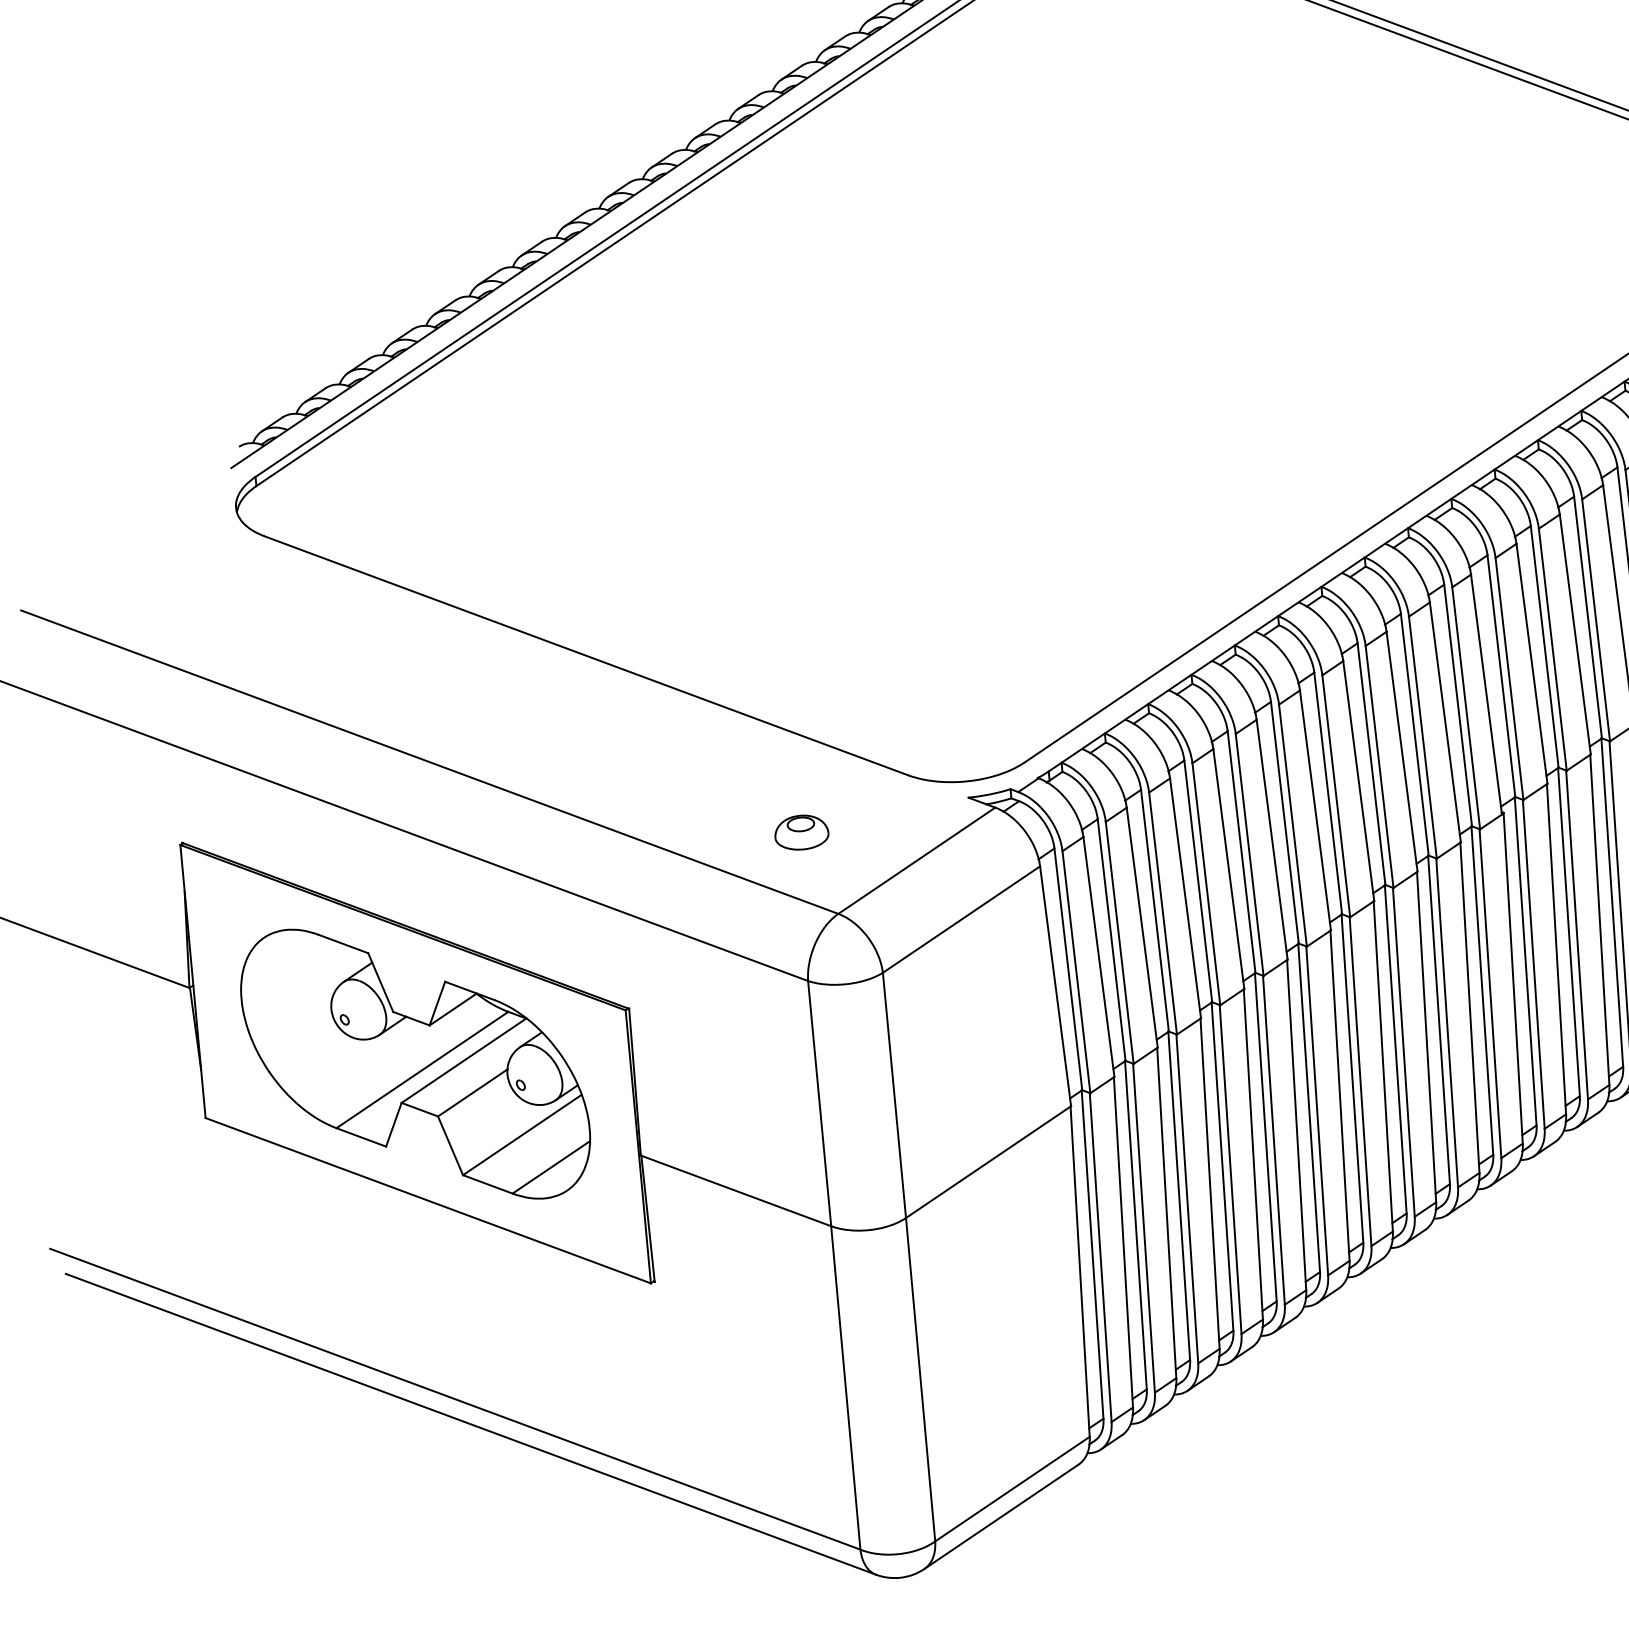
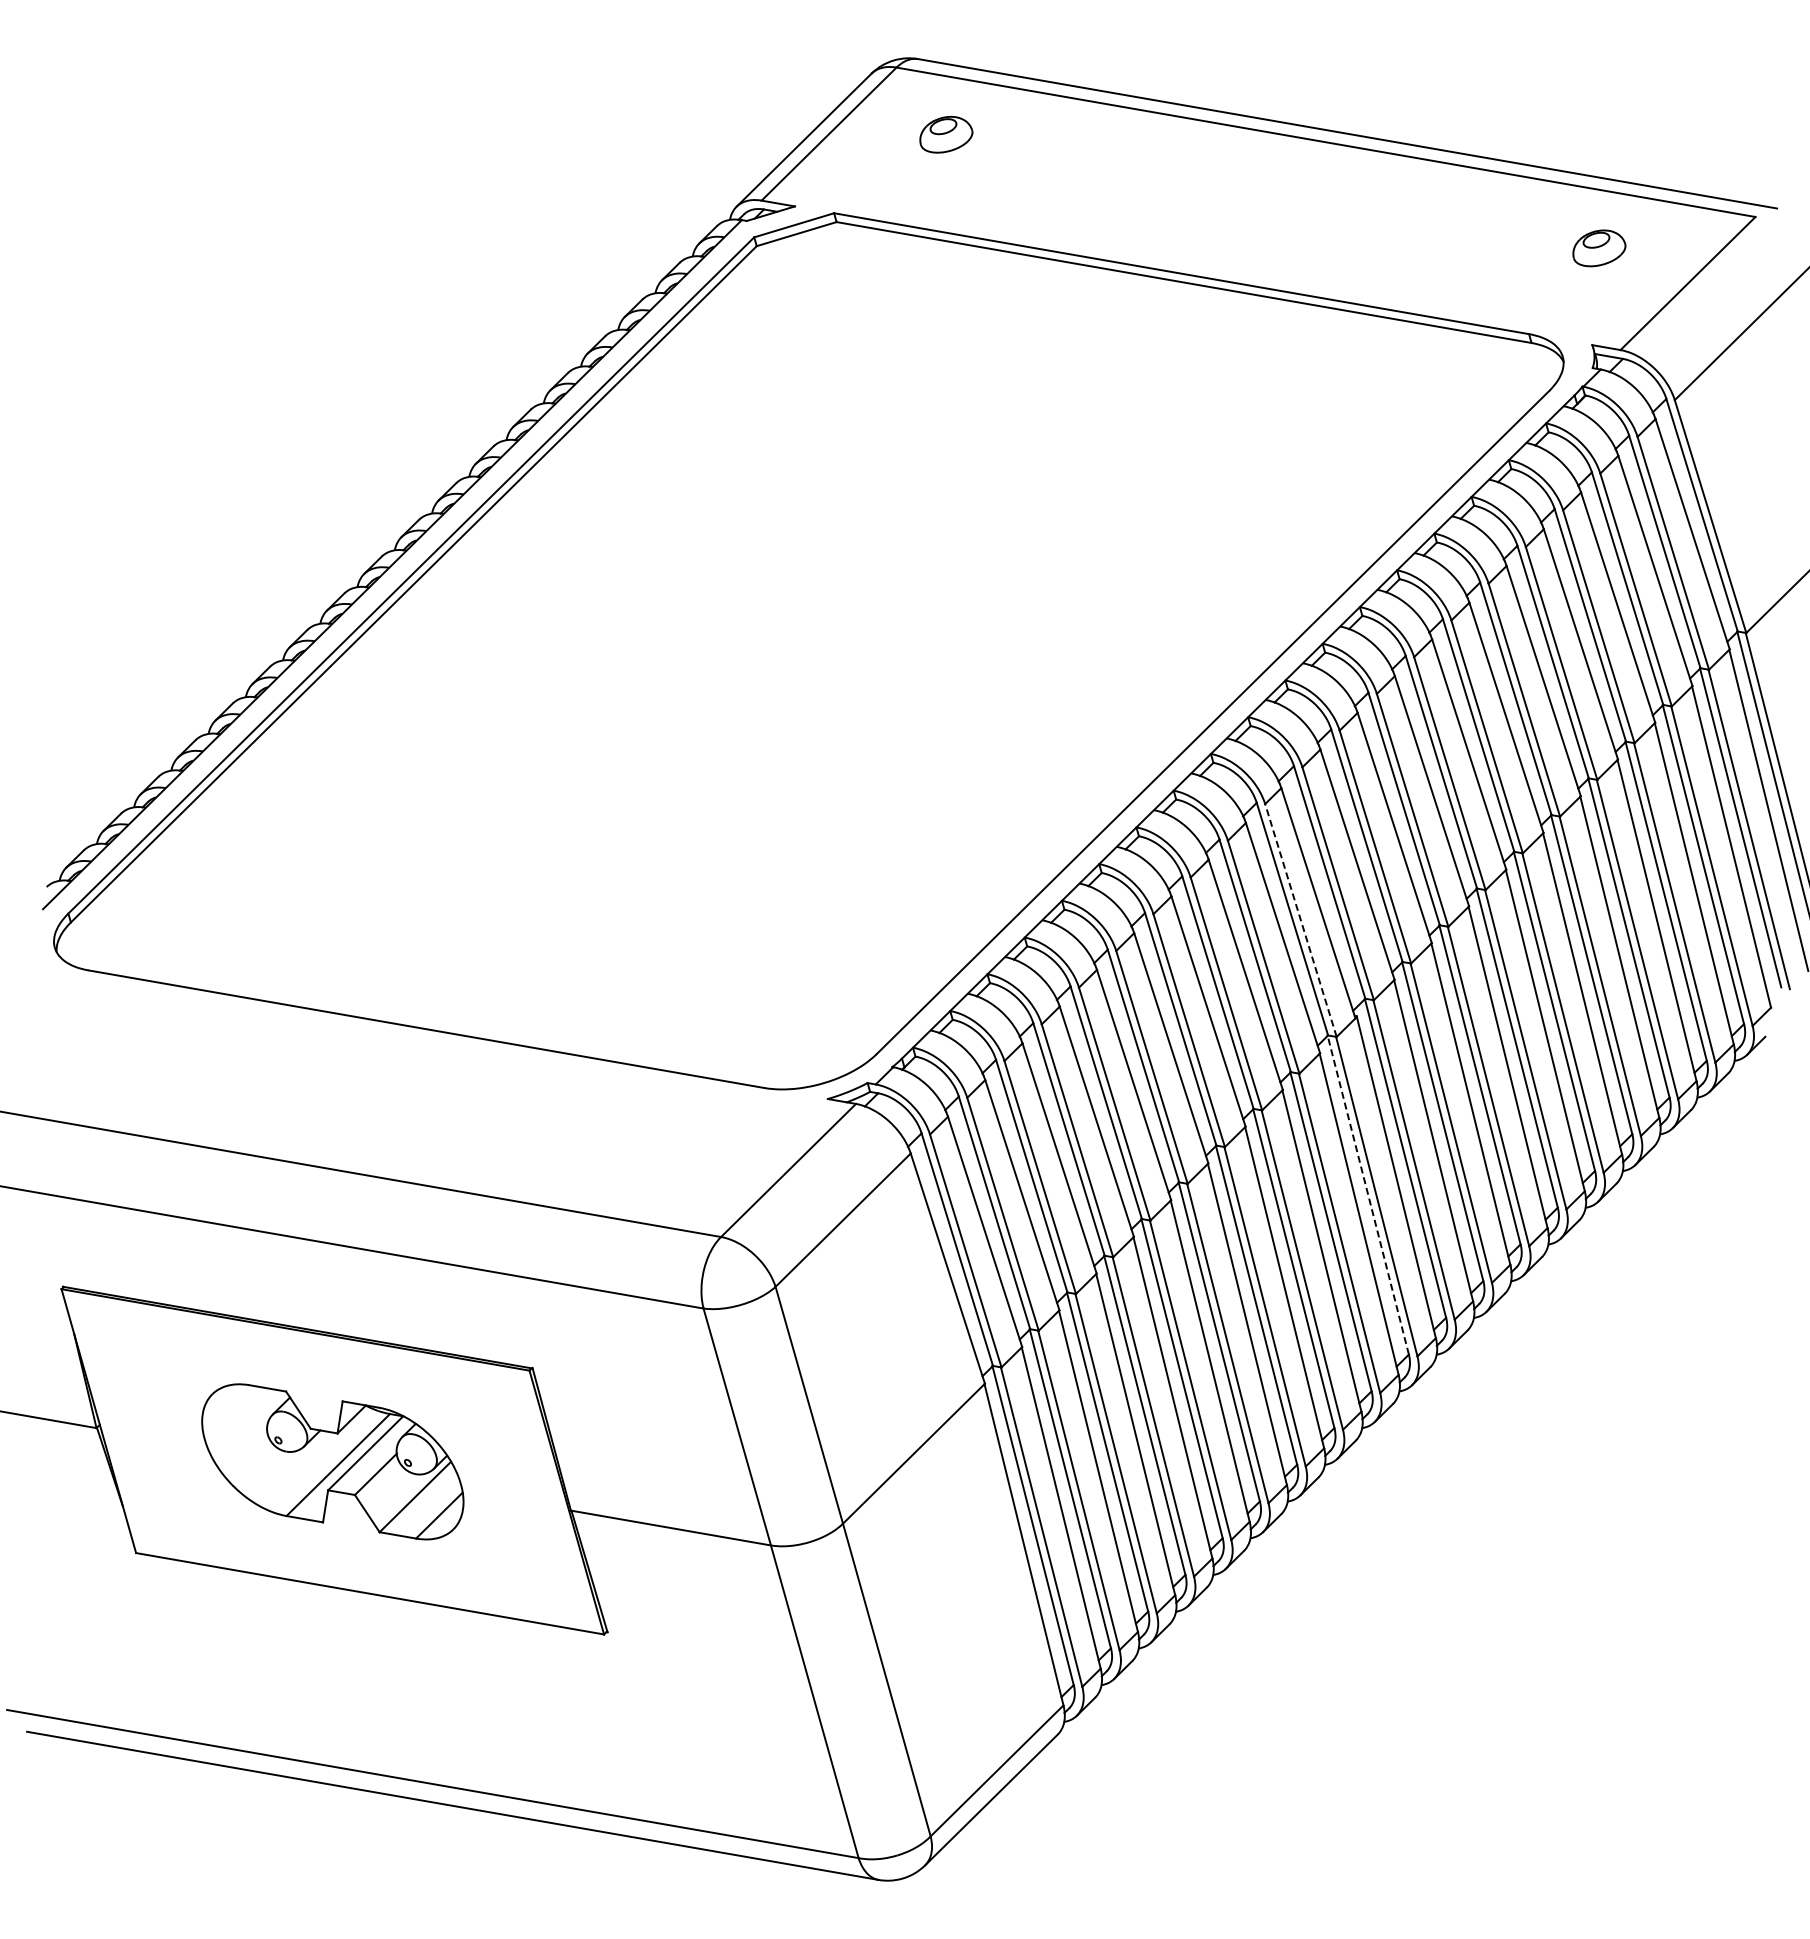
line: (1465, 708) -> (1300, 920), solid -> dashed
part: (802, 832) -> (670, 1163), removed
line: (1482, 990) -> (1368, 1194), solid -> dashed
part: (415, 1063) -> (332, 1461), size x0.7

